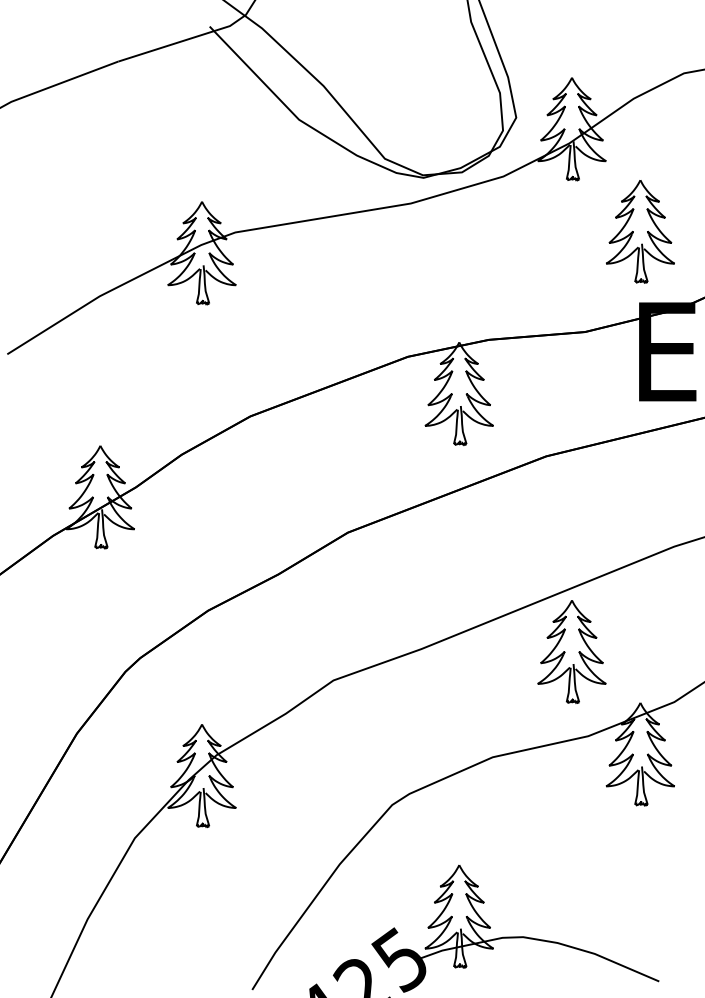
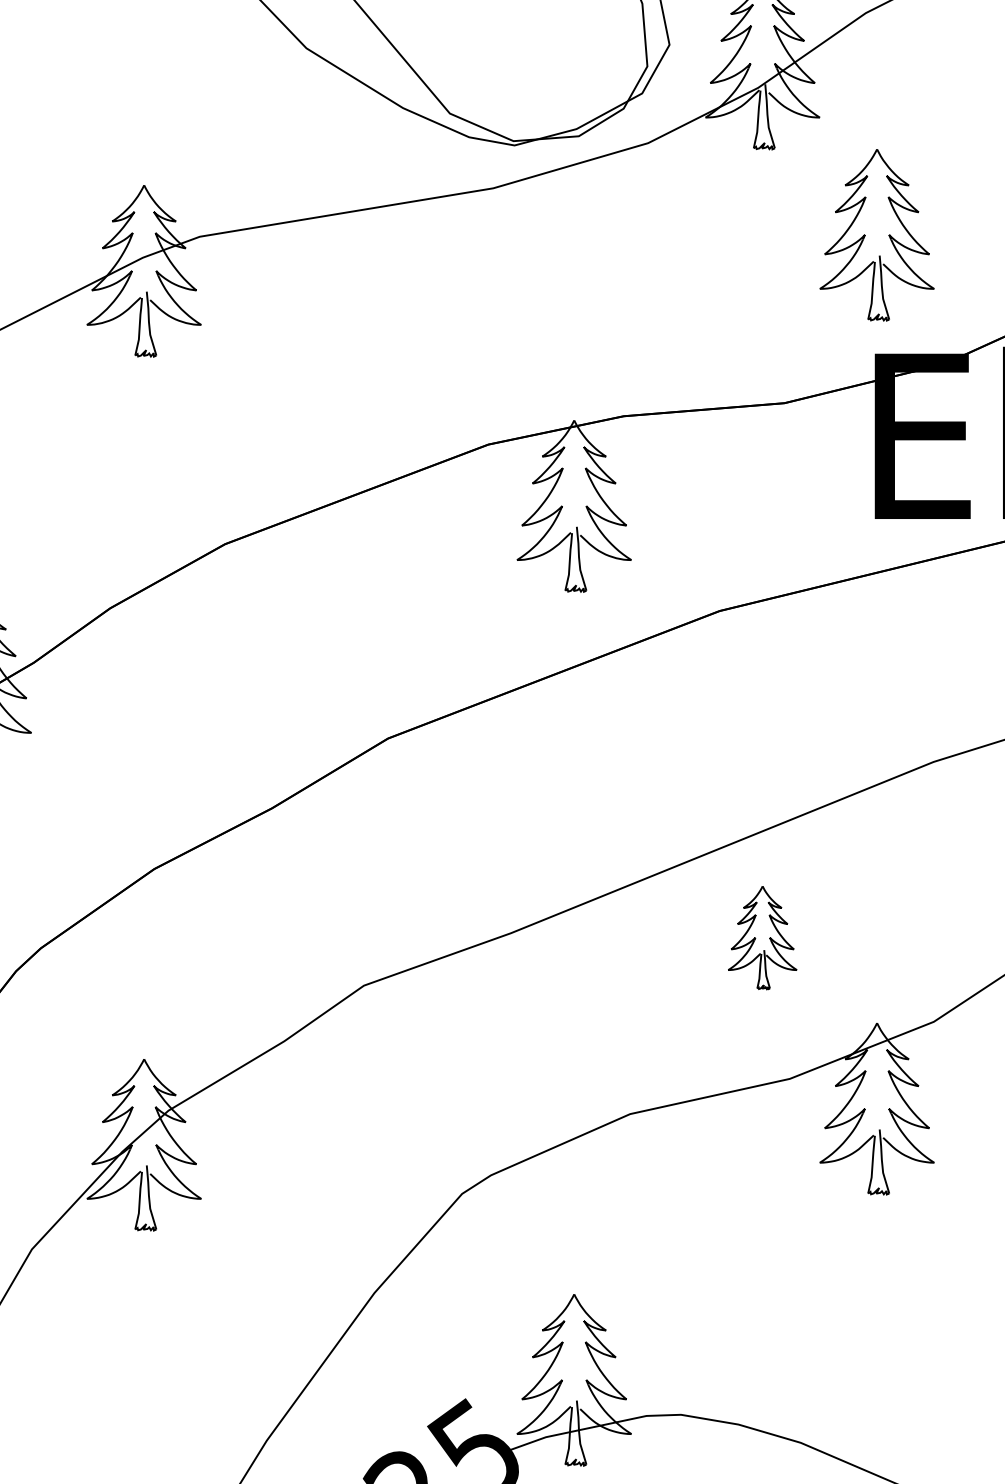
part: (571, 651) -> (761, 937), size x0.6

